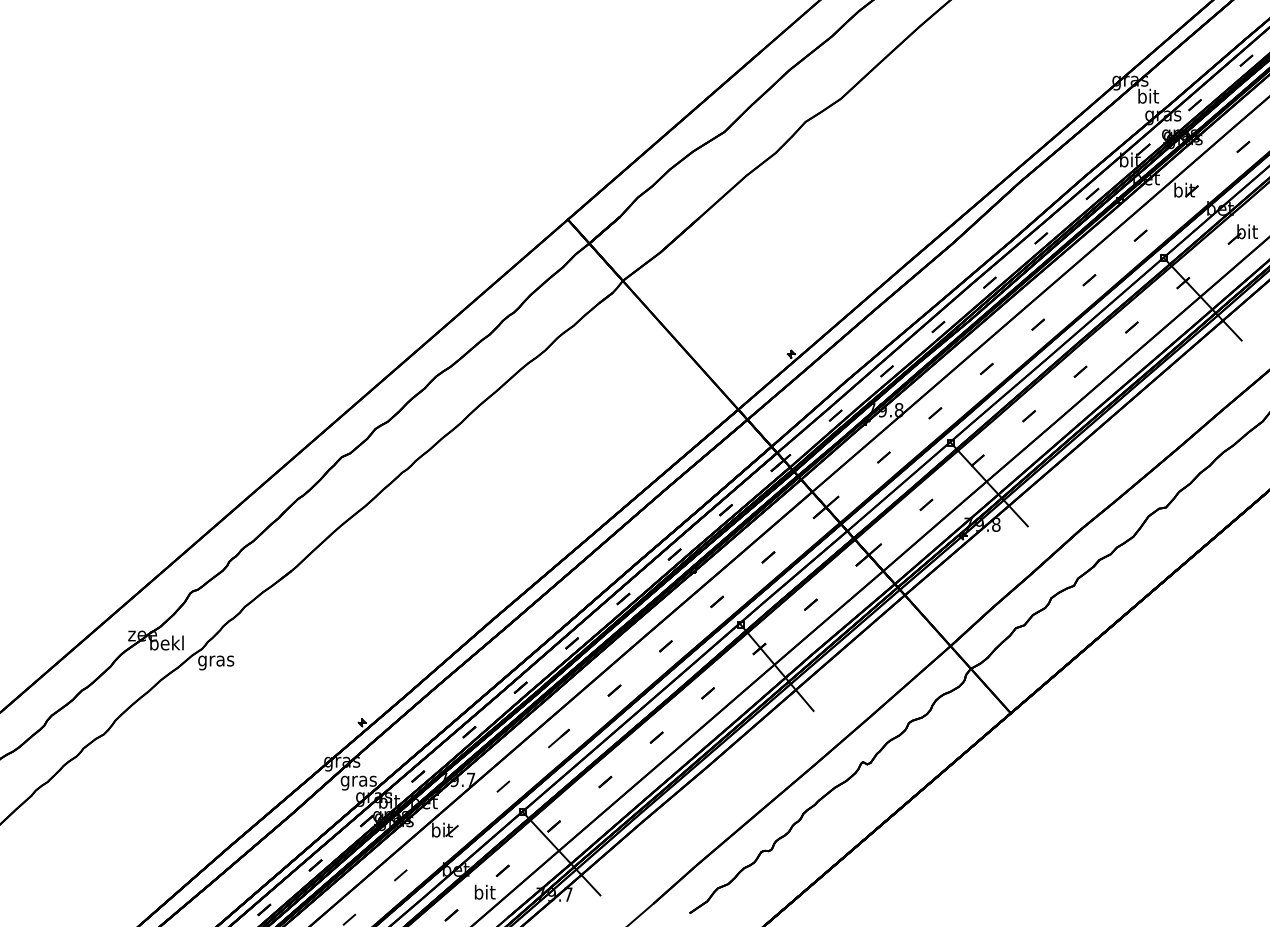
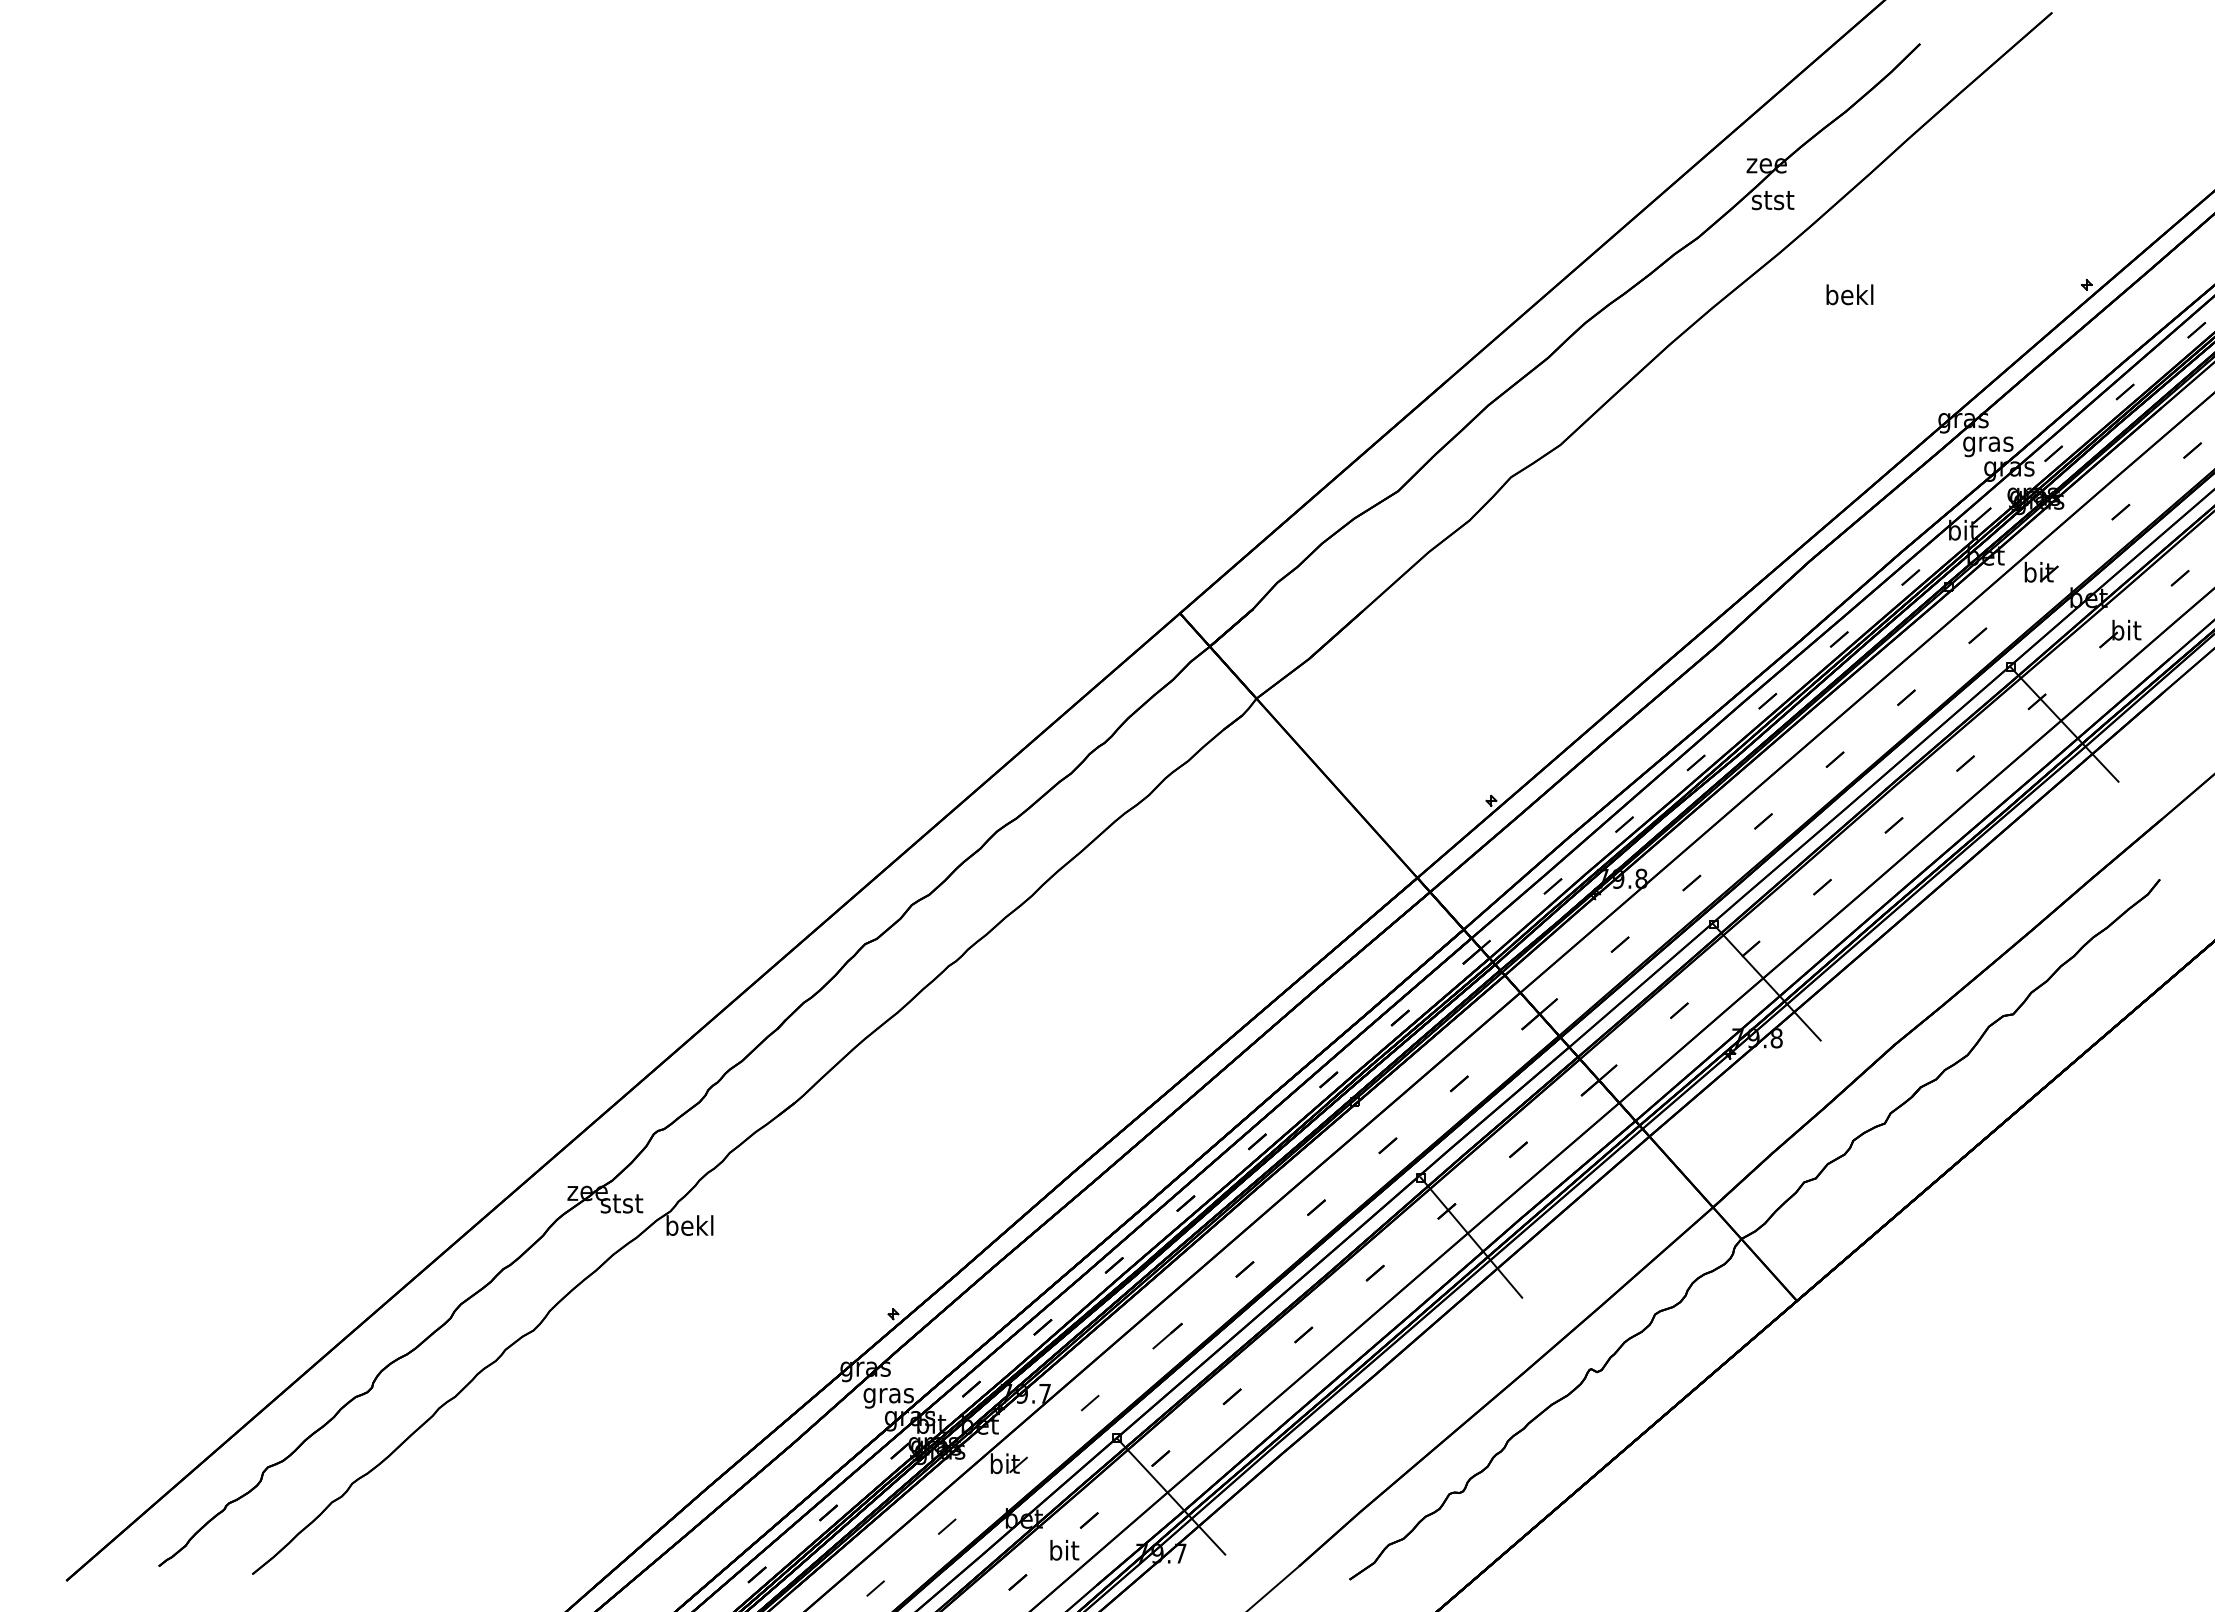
text: (1148, 98) -> (1988, 444), bit -> gras
text: (166, 642) -> (621, 1202), bekl -> stst
text: (216, 661) -> (690, 1228), gras -> bekl

